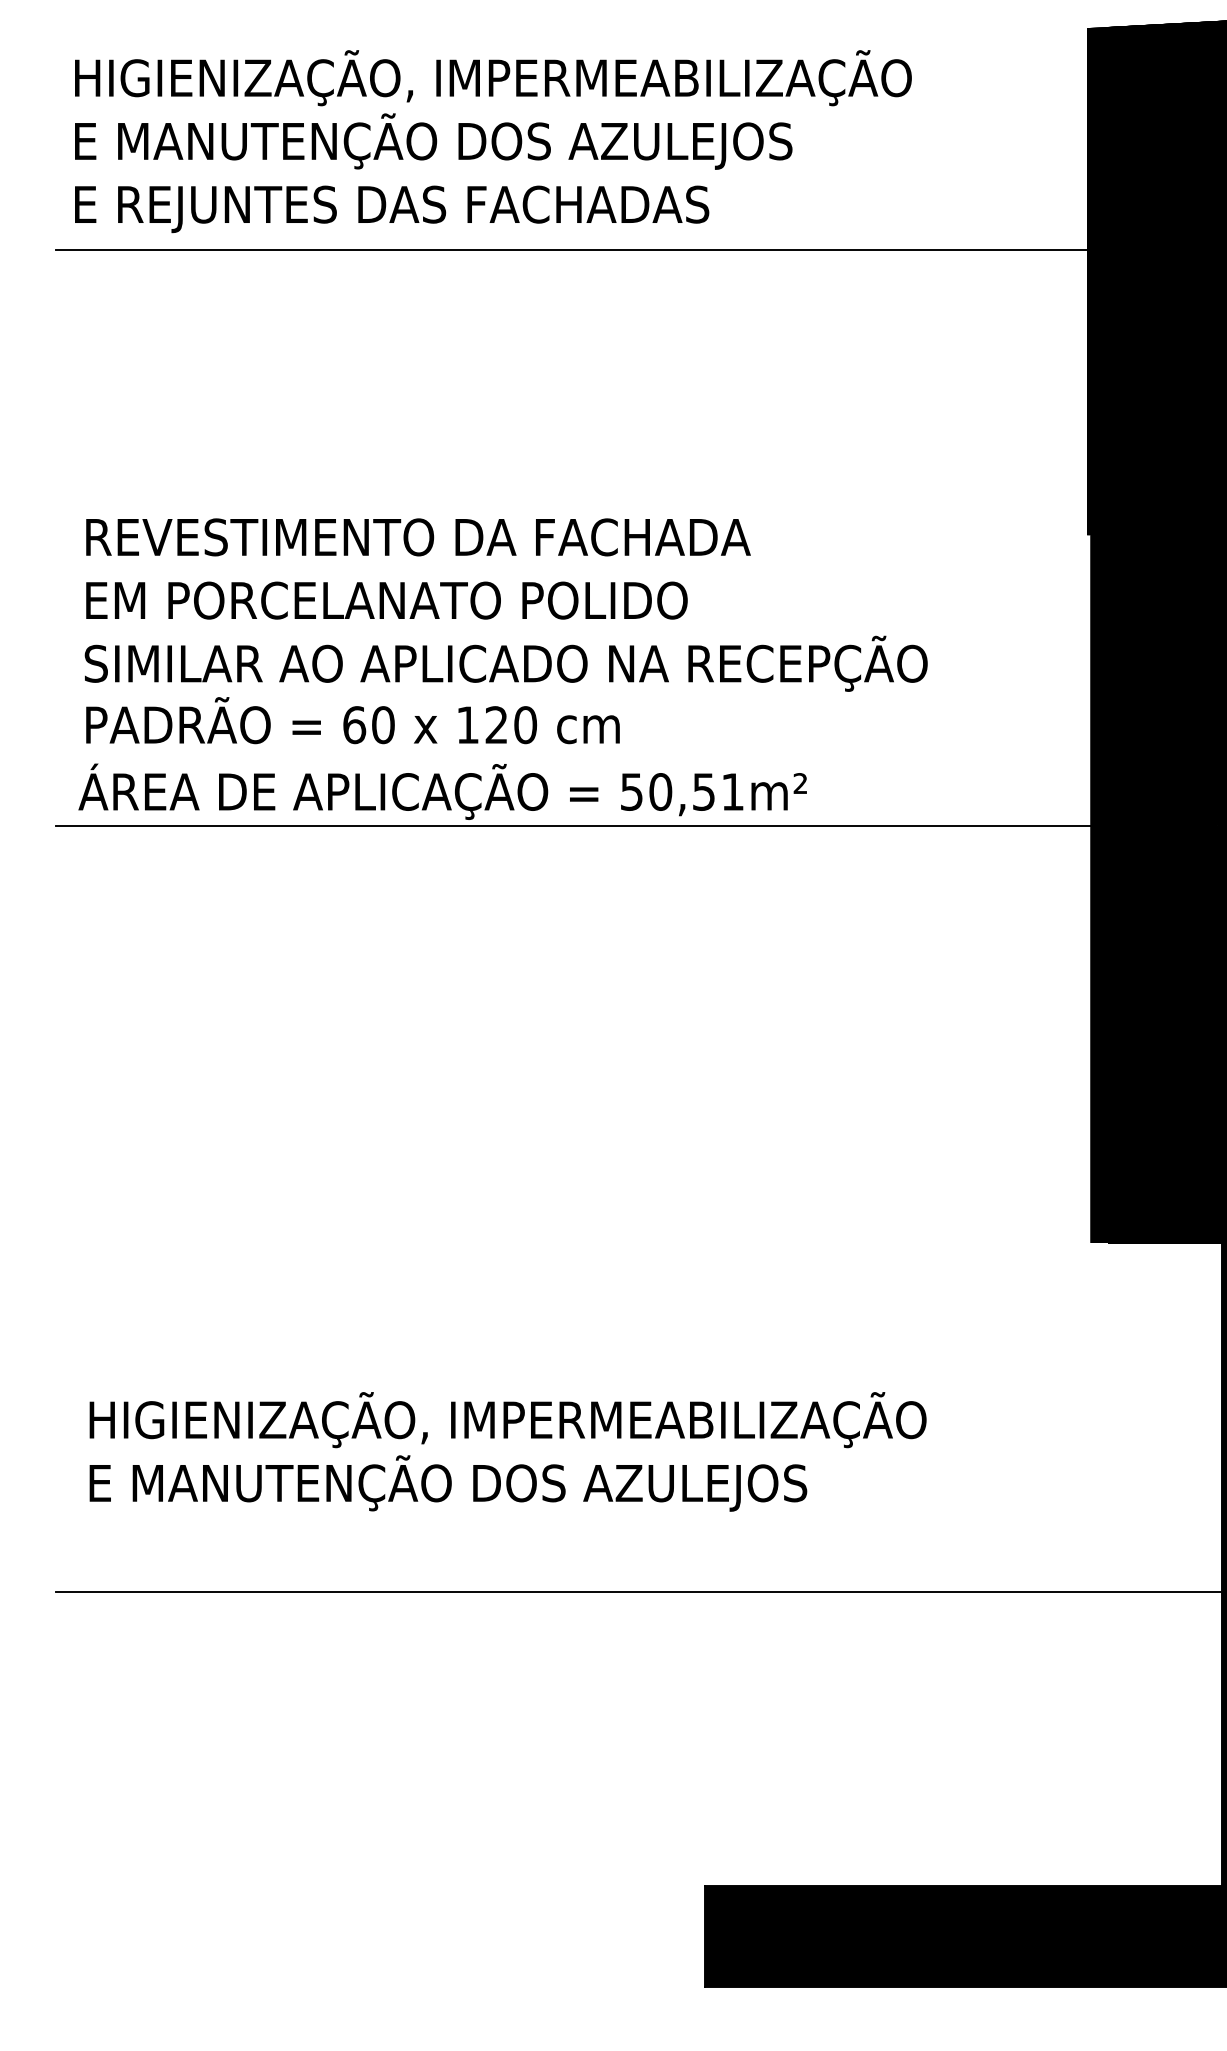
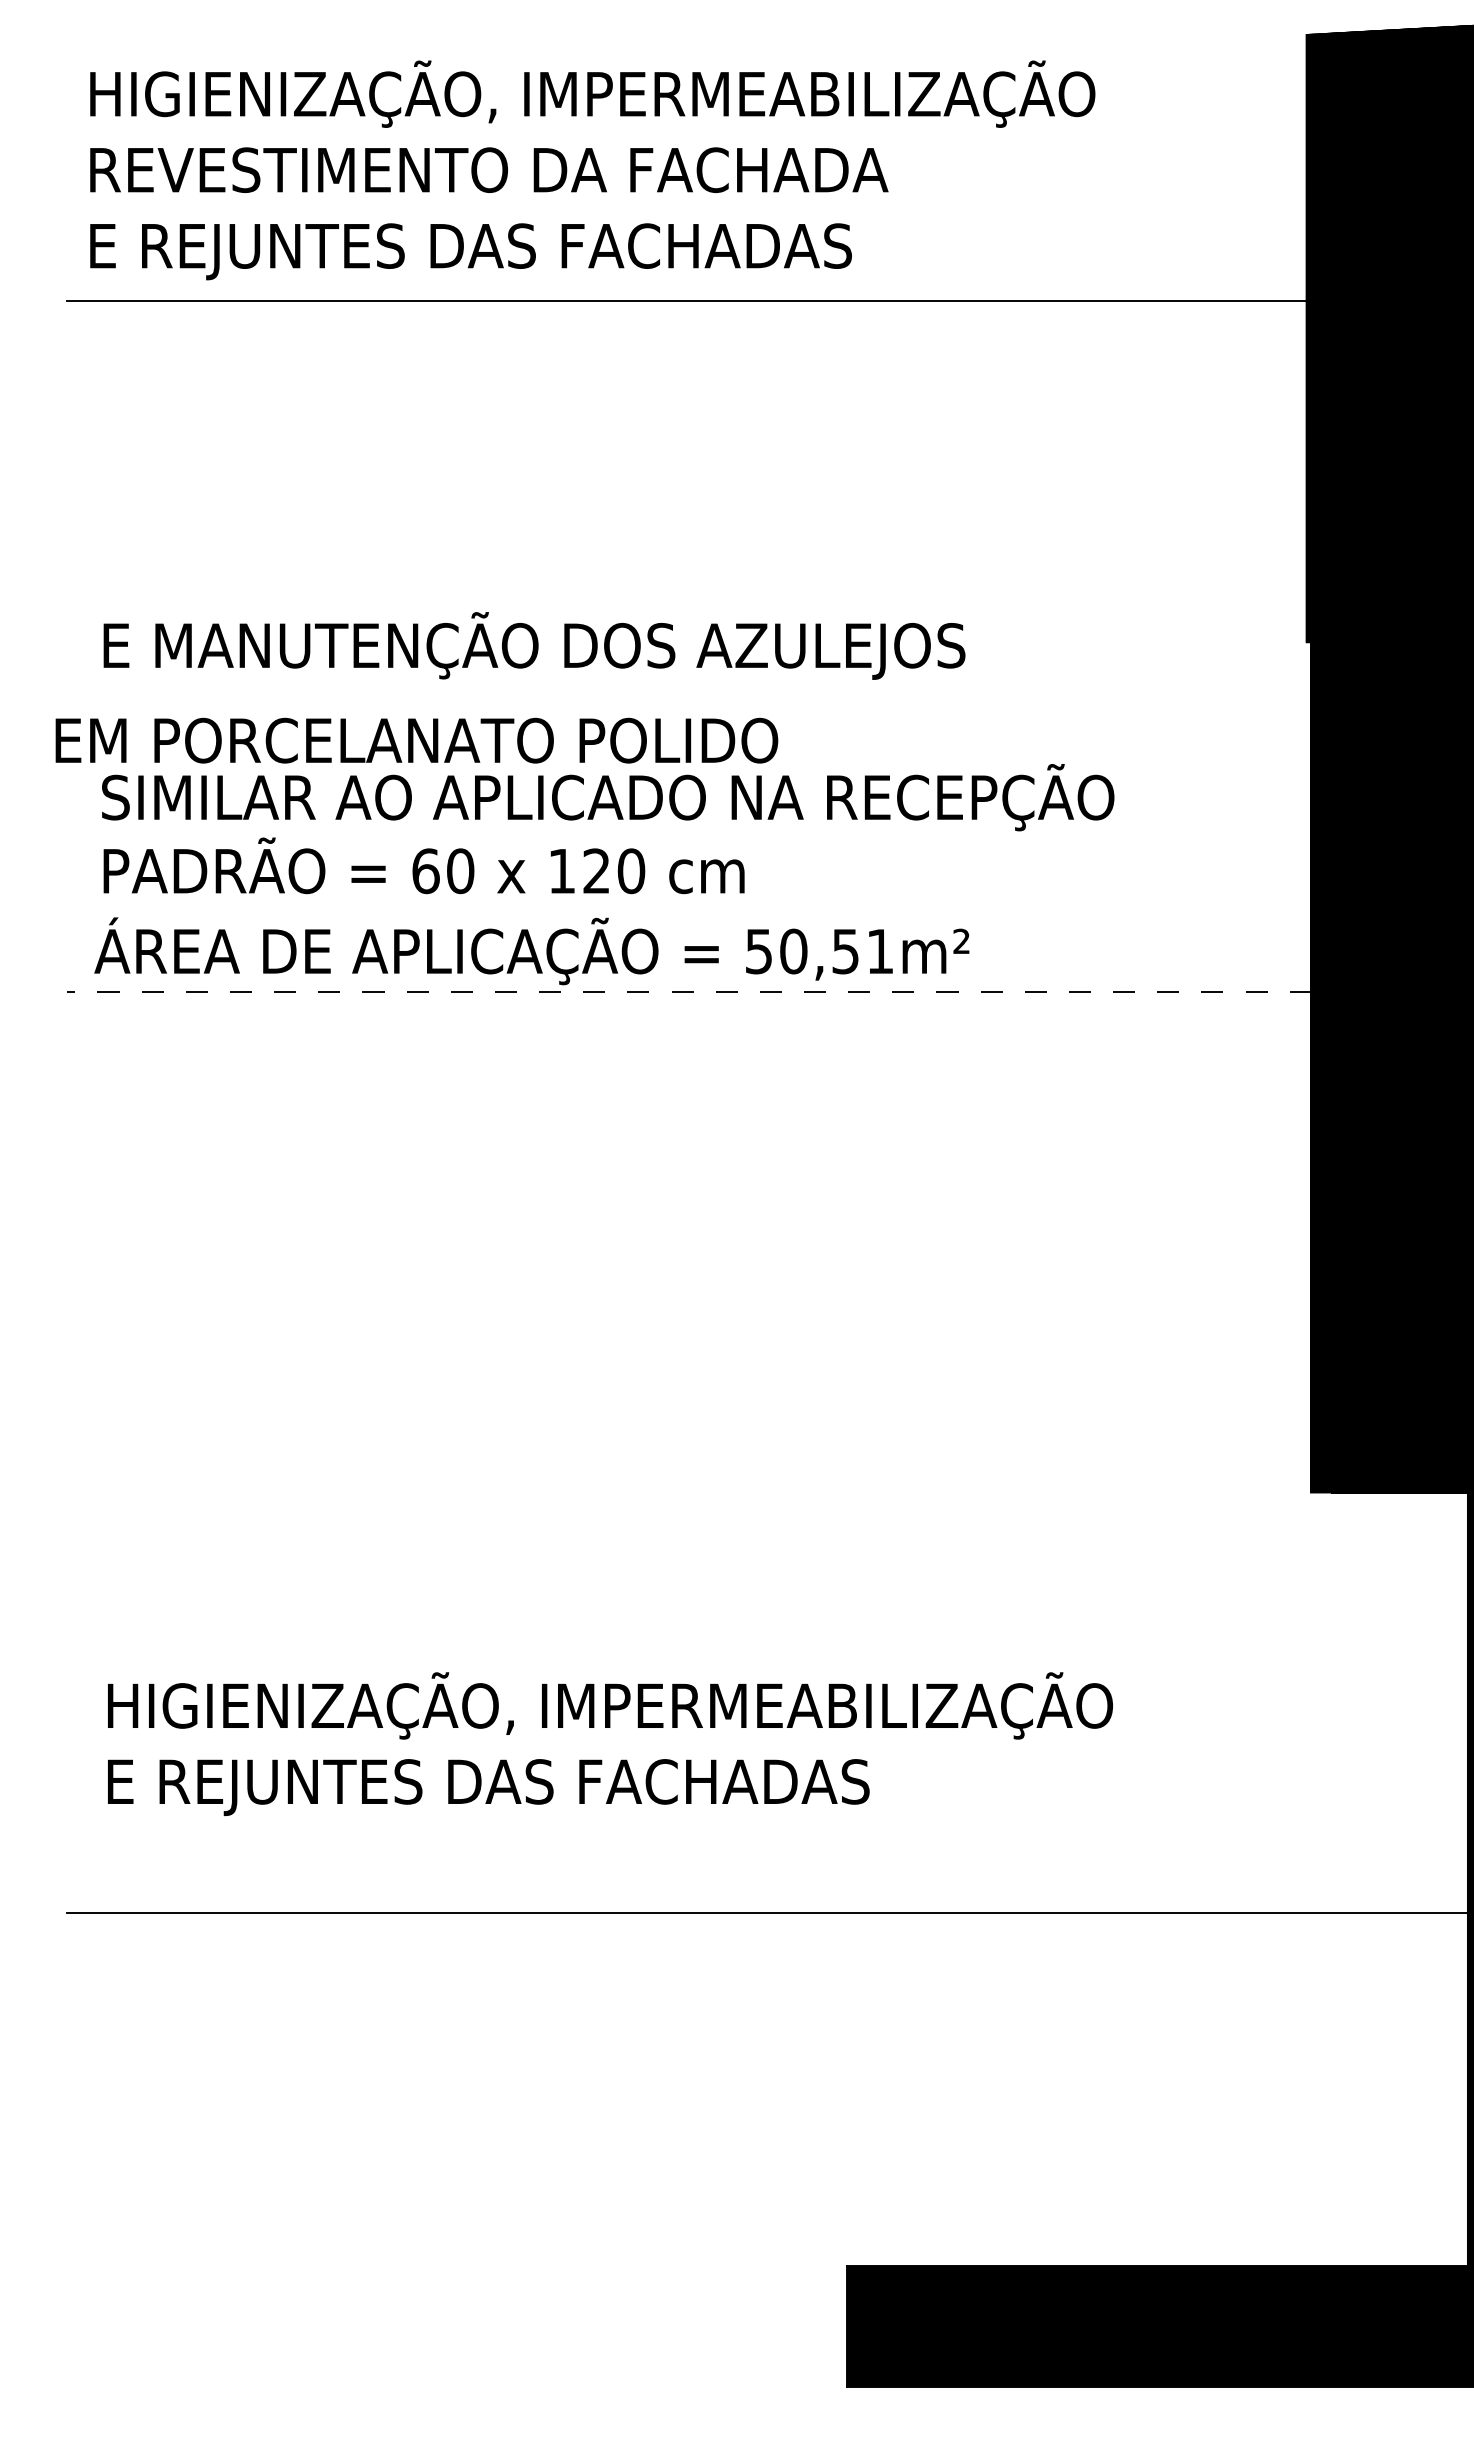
text: (435, 141) -> (523, 170), E MANUTENÇÃO DOS AZULEJOS -> REVESTIMENTO DA FACHADA
text: (447, 537) -> (537, 645), REVESTIMENTO DA FACHADA -> E MANUTENÇÃO DOS AZULEJOS
text: (386, 600) -> (416, 740), moved
line: (628, 826) -> (755, 992), solid -> dashed
text: (471, 1483) -> (566, 1782), E MANUTENÇÃO DOS AZULEJOS -> E REJUNTES DAS FACHADAS

